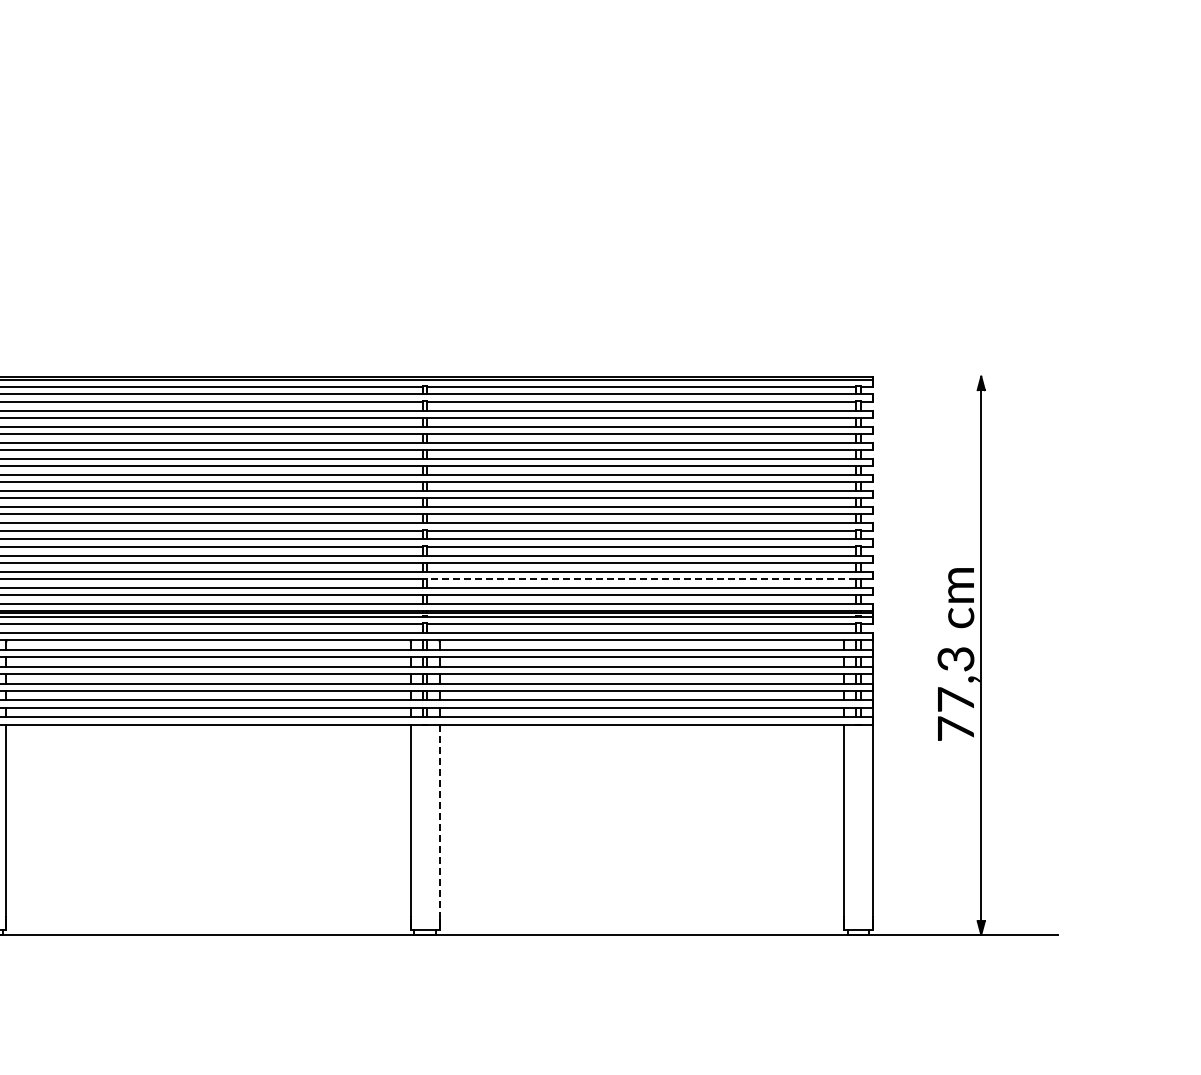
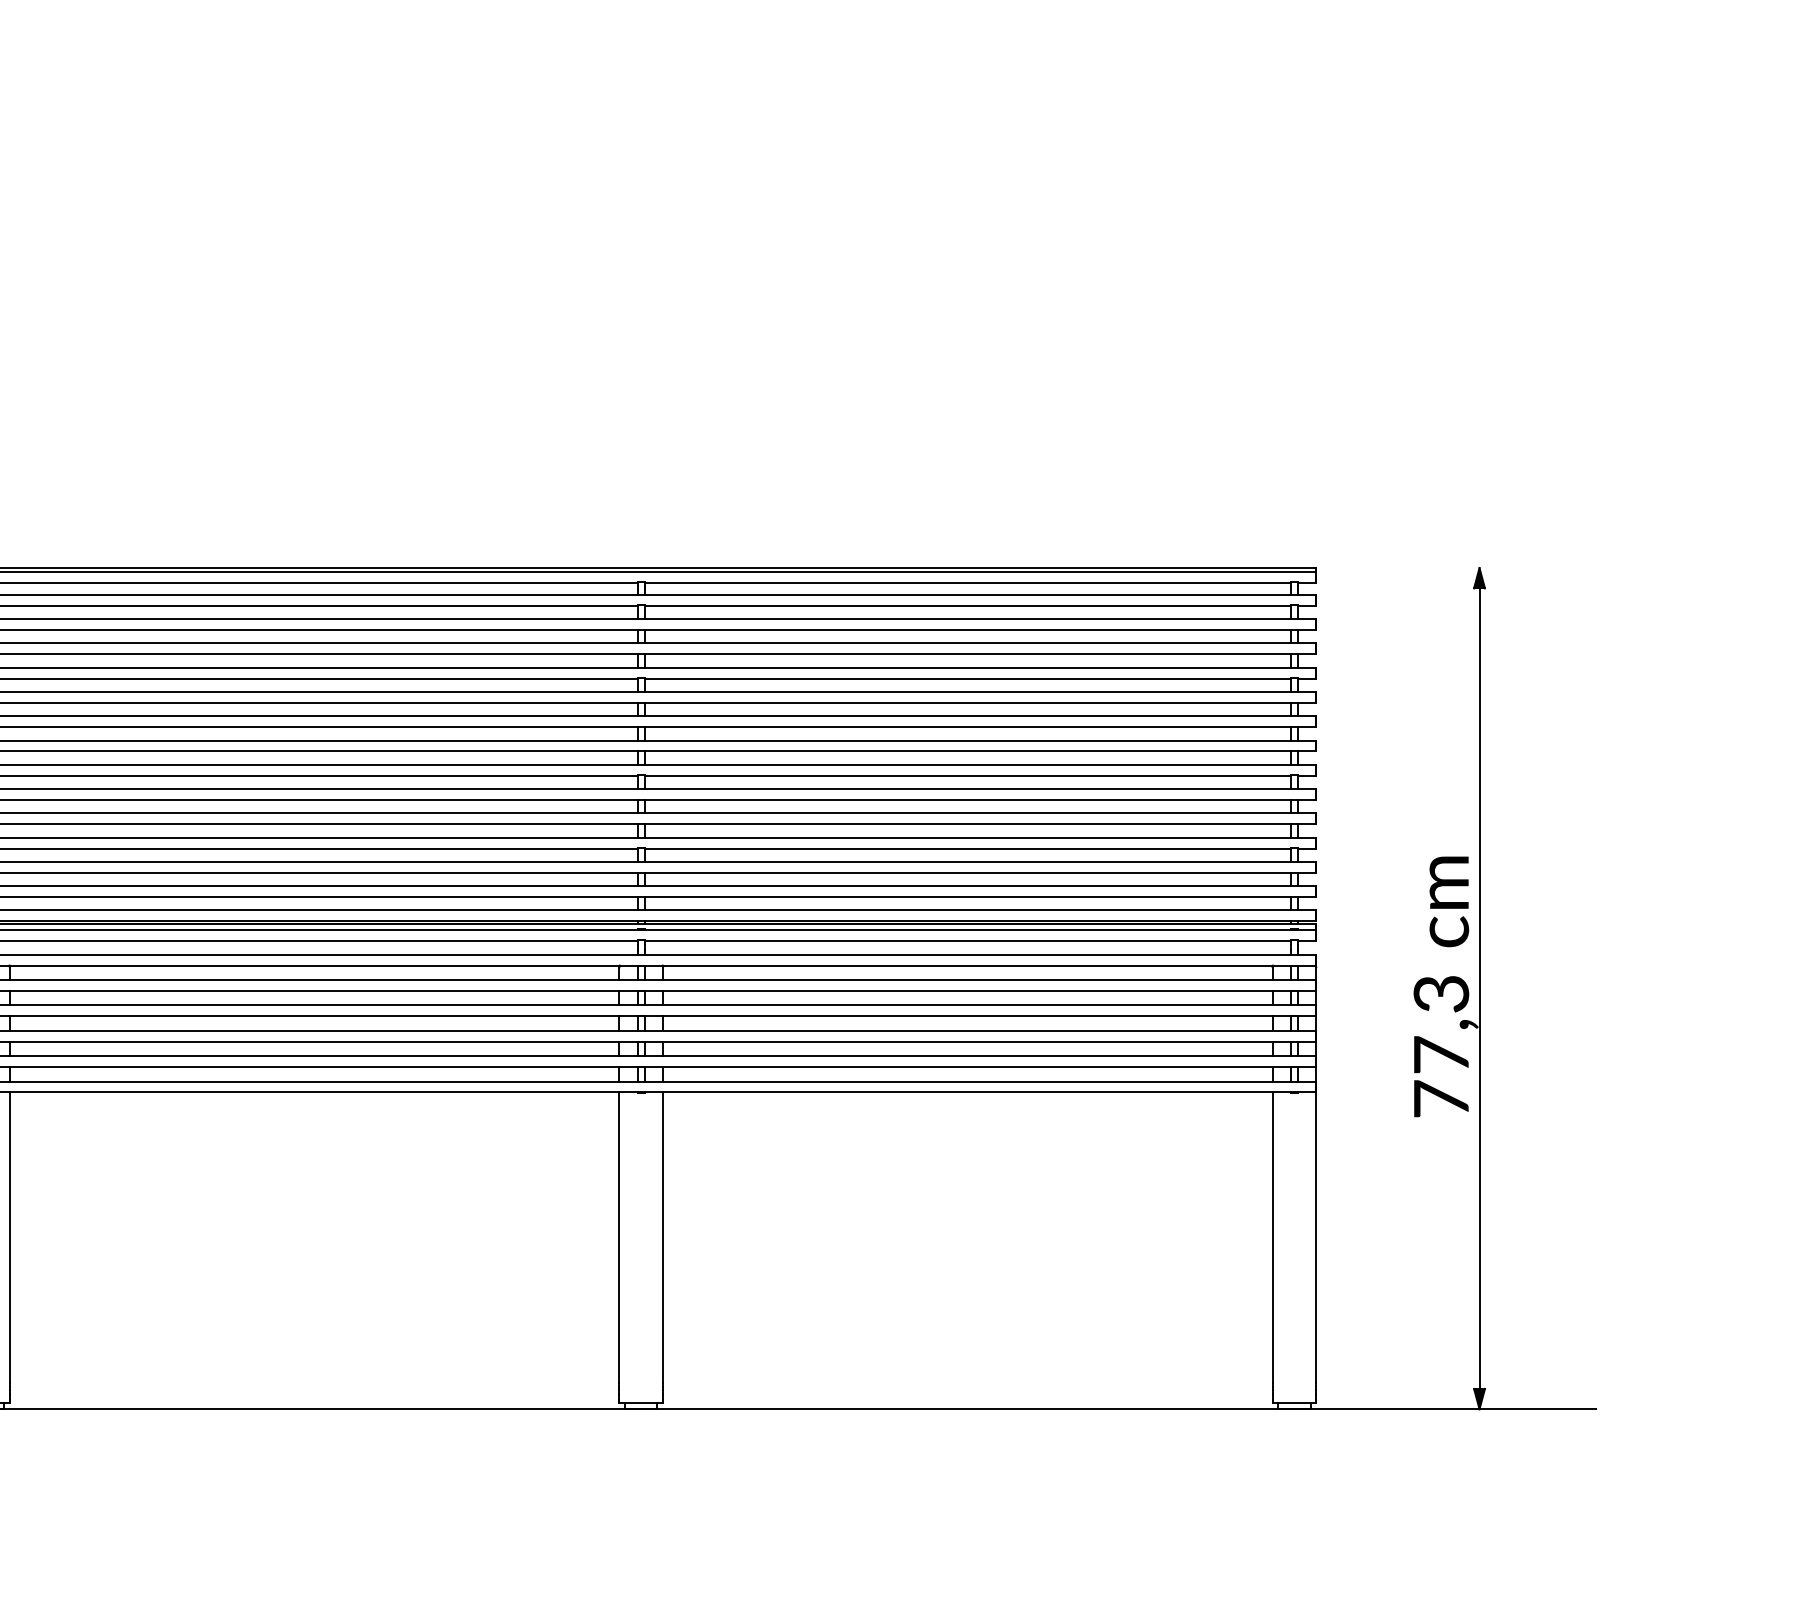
line: (641, 578) -> (967, 872), dashed -> solid
line: (439, 821) -> (662, 1238), dashed -> solid

